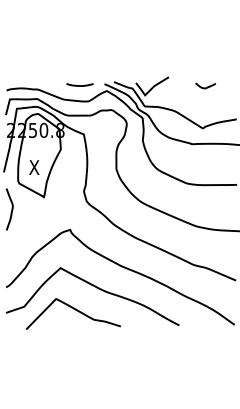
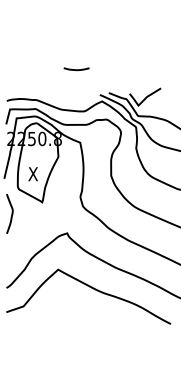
line: (79, 85) -> (76, 69), moved
curve: (73, 309) -> (70, 309), removed

